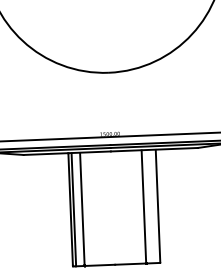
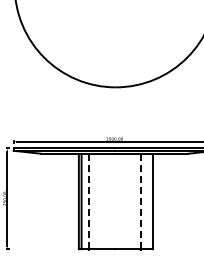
line: (143, 206) -> (140, 201), solid -> dashed
line: (82, 208) -> (88, 200), solid -> dashed

